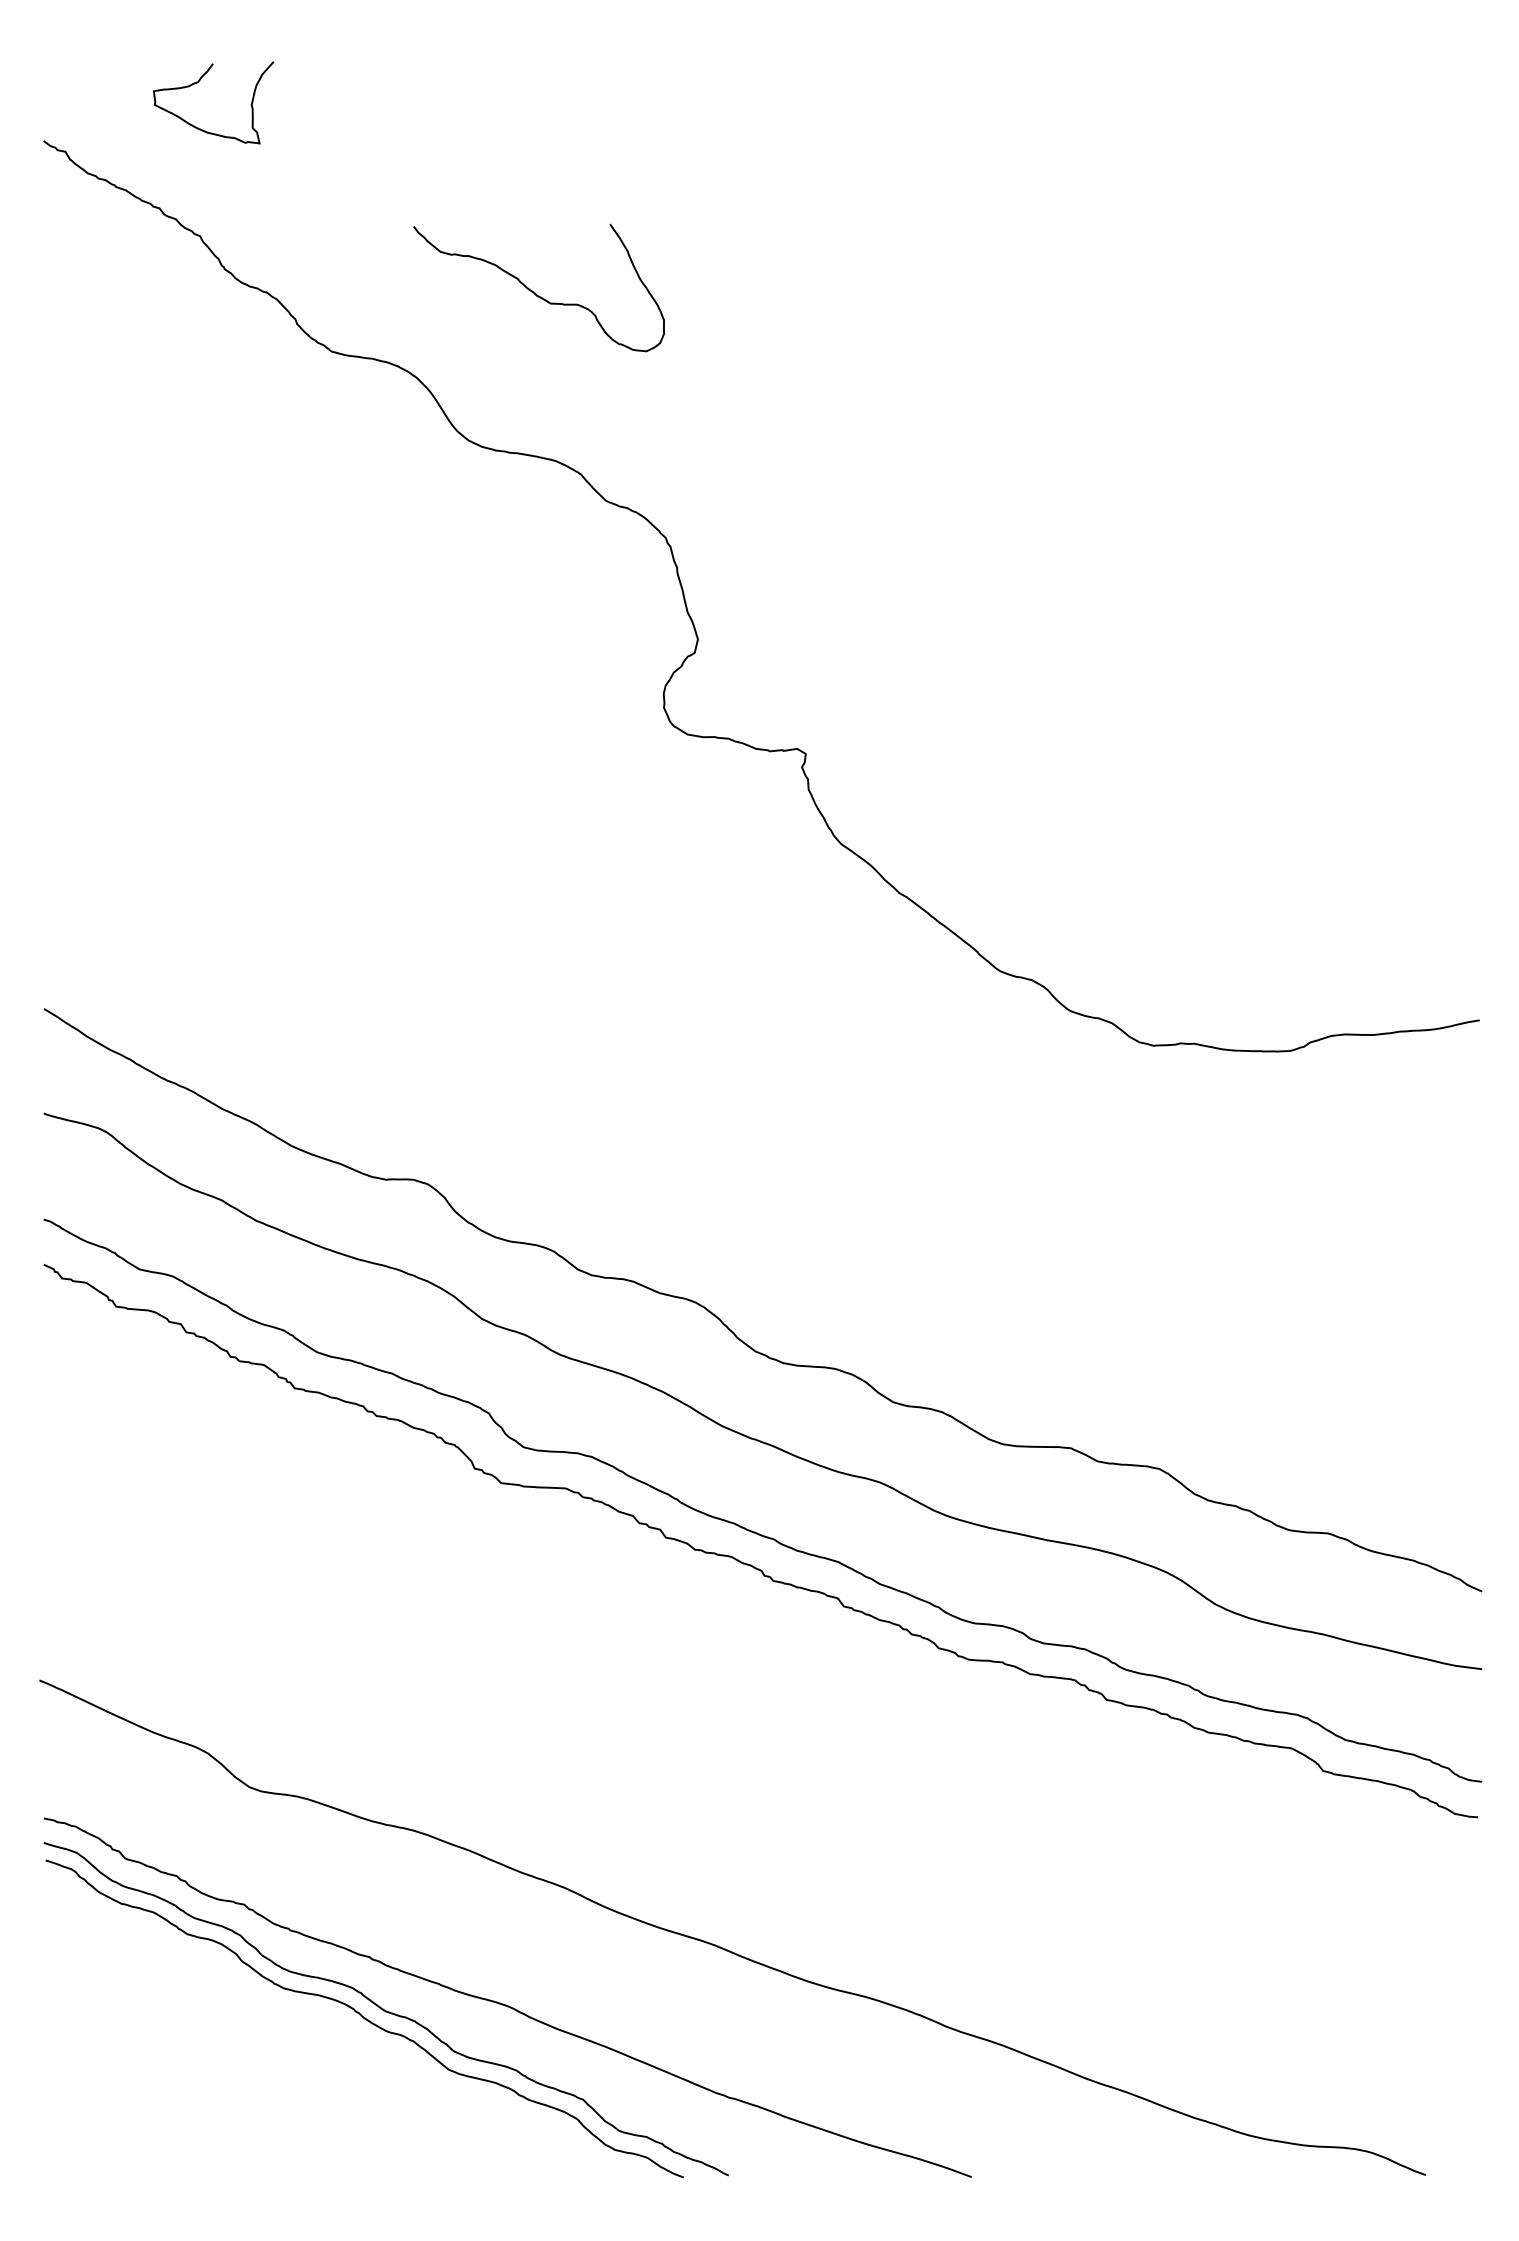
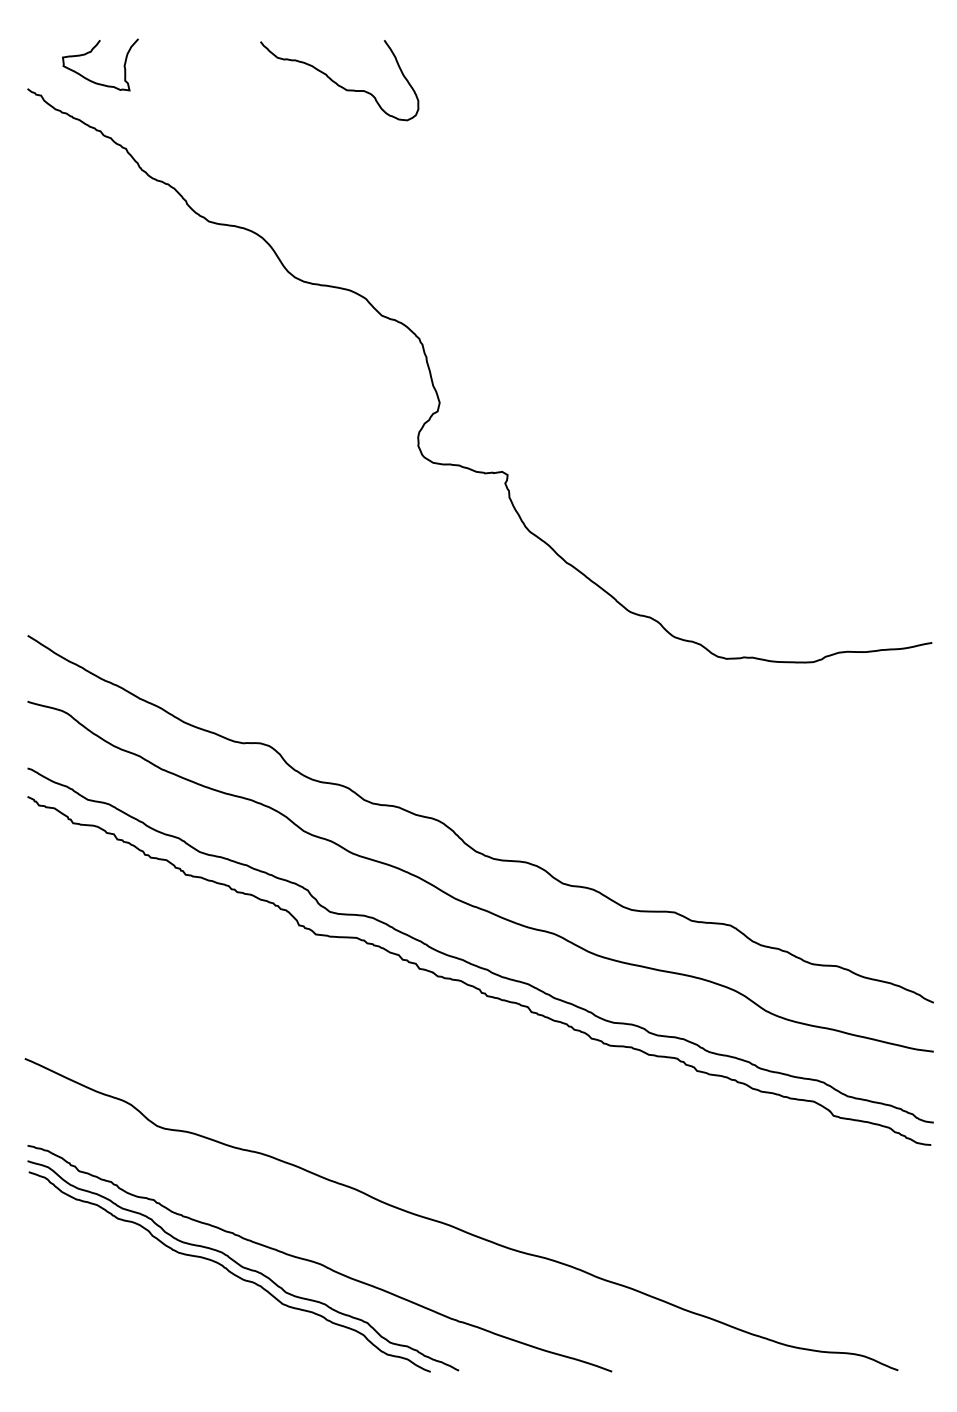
curve: (199, 83) -> (91, 52), moved
curve: (534, 291) -> (336, 82), moved

